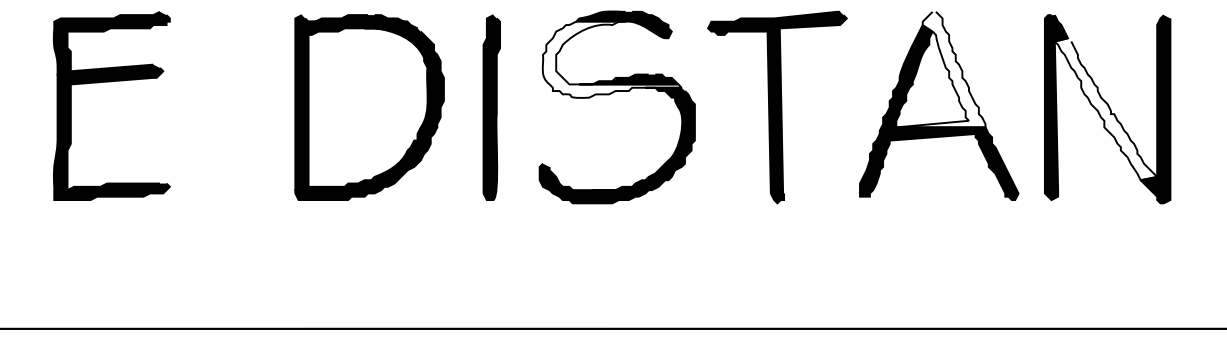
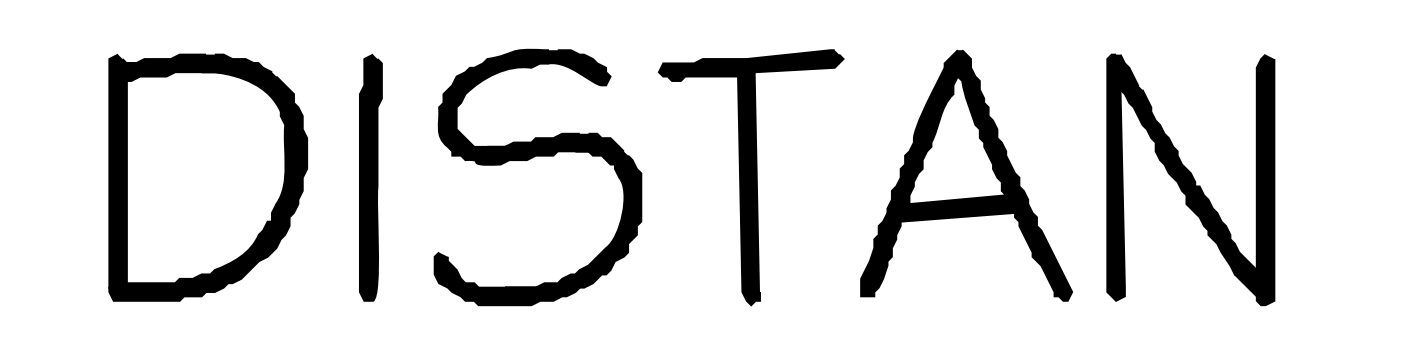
fill: (611, 59) -> (530, 113), added
fill: (940, 69) -> (968, 127), added
fill: (1105, 109) -> (1187, 180), added

